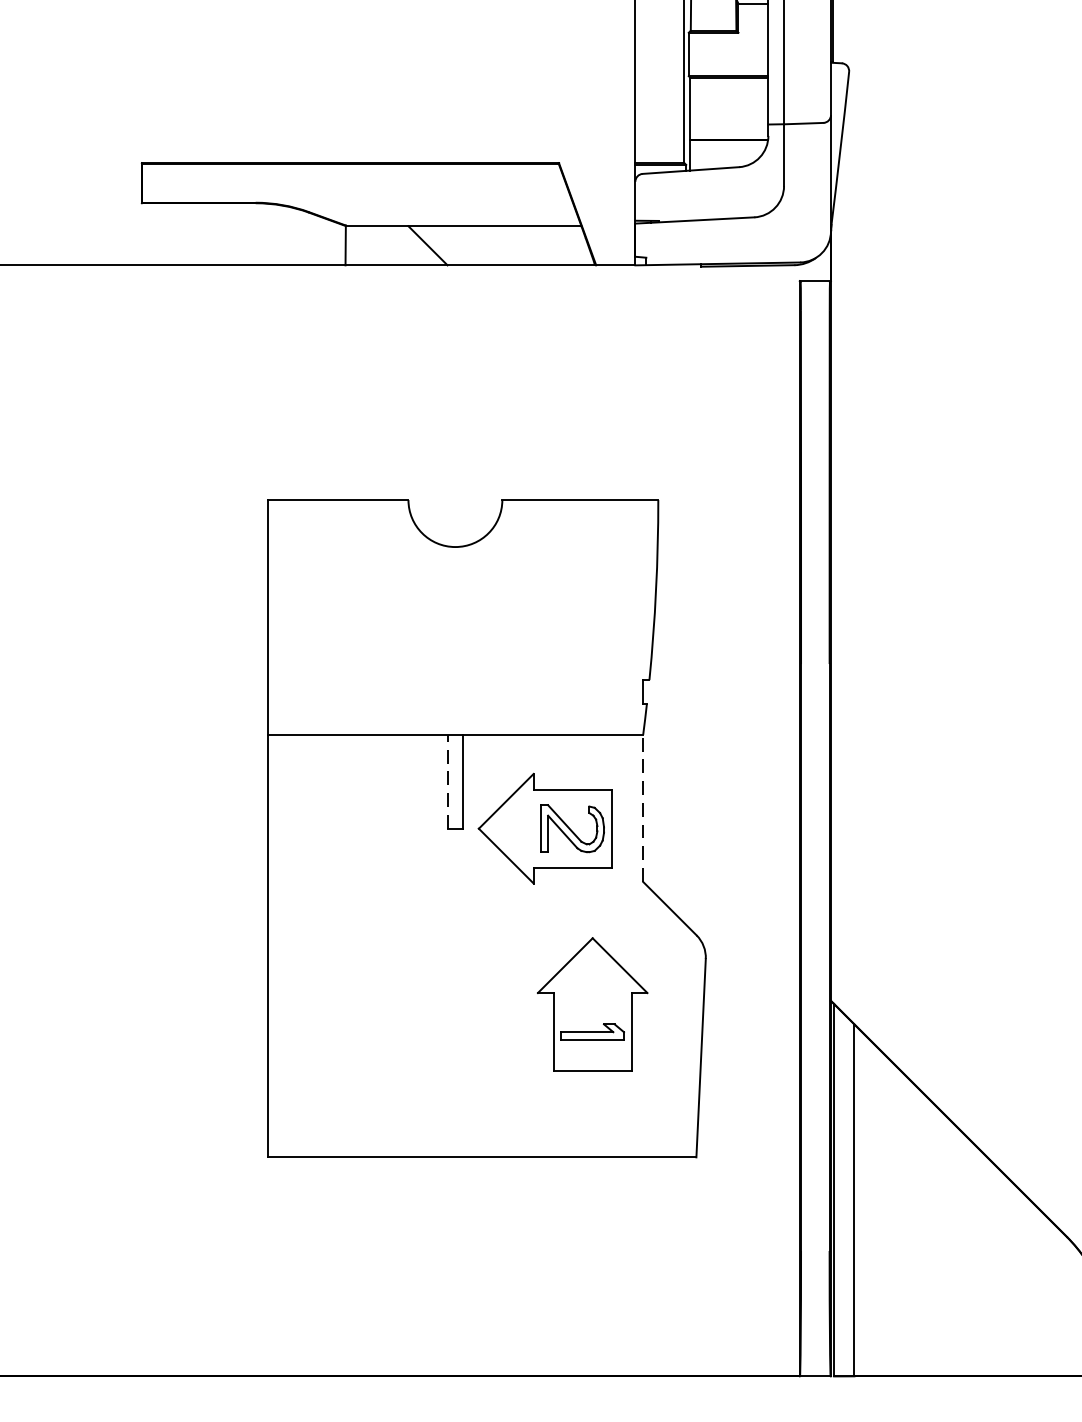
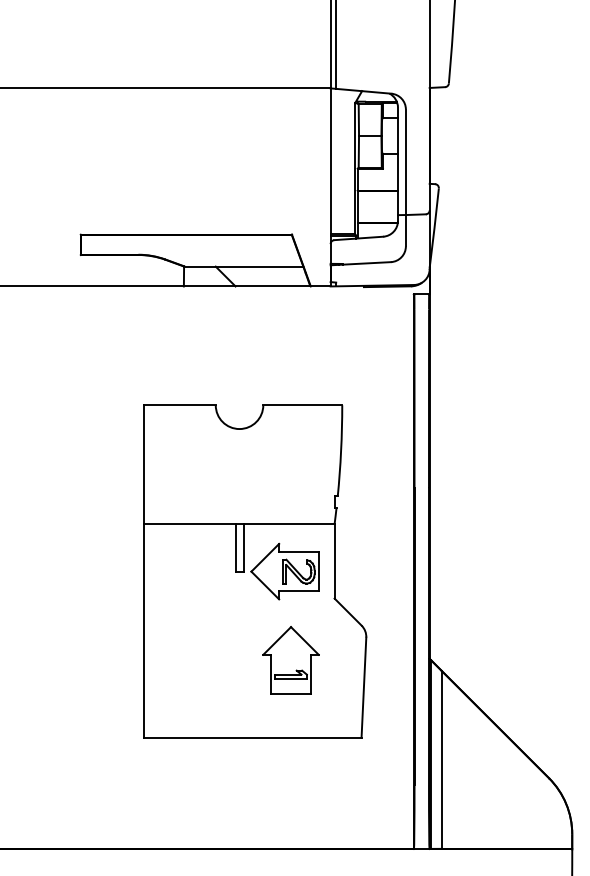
line: (447, 781) -> (235, 547), dashed -> solid
line: (642, 806) -> (334, 560), dashed -> solid
part: (591, 1004) -> (290, 660), moved

